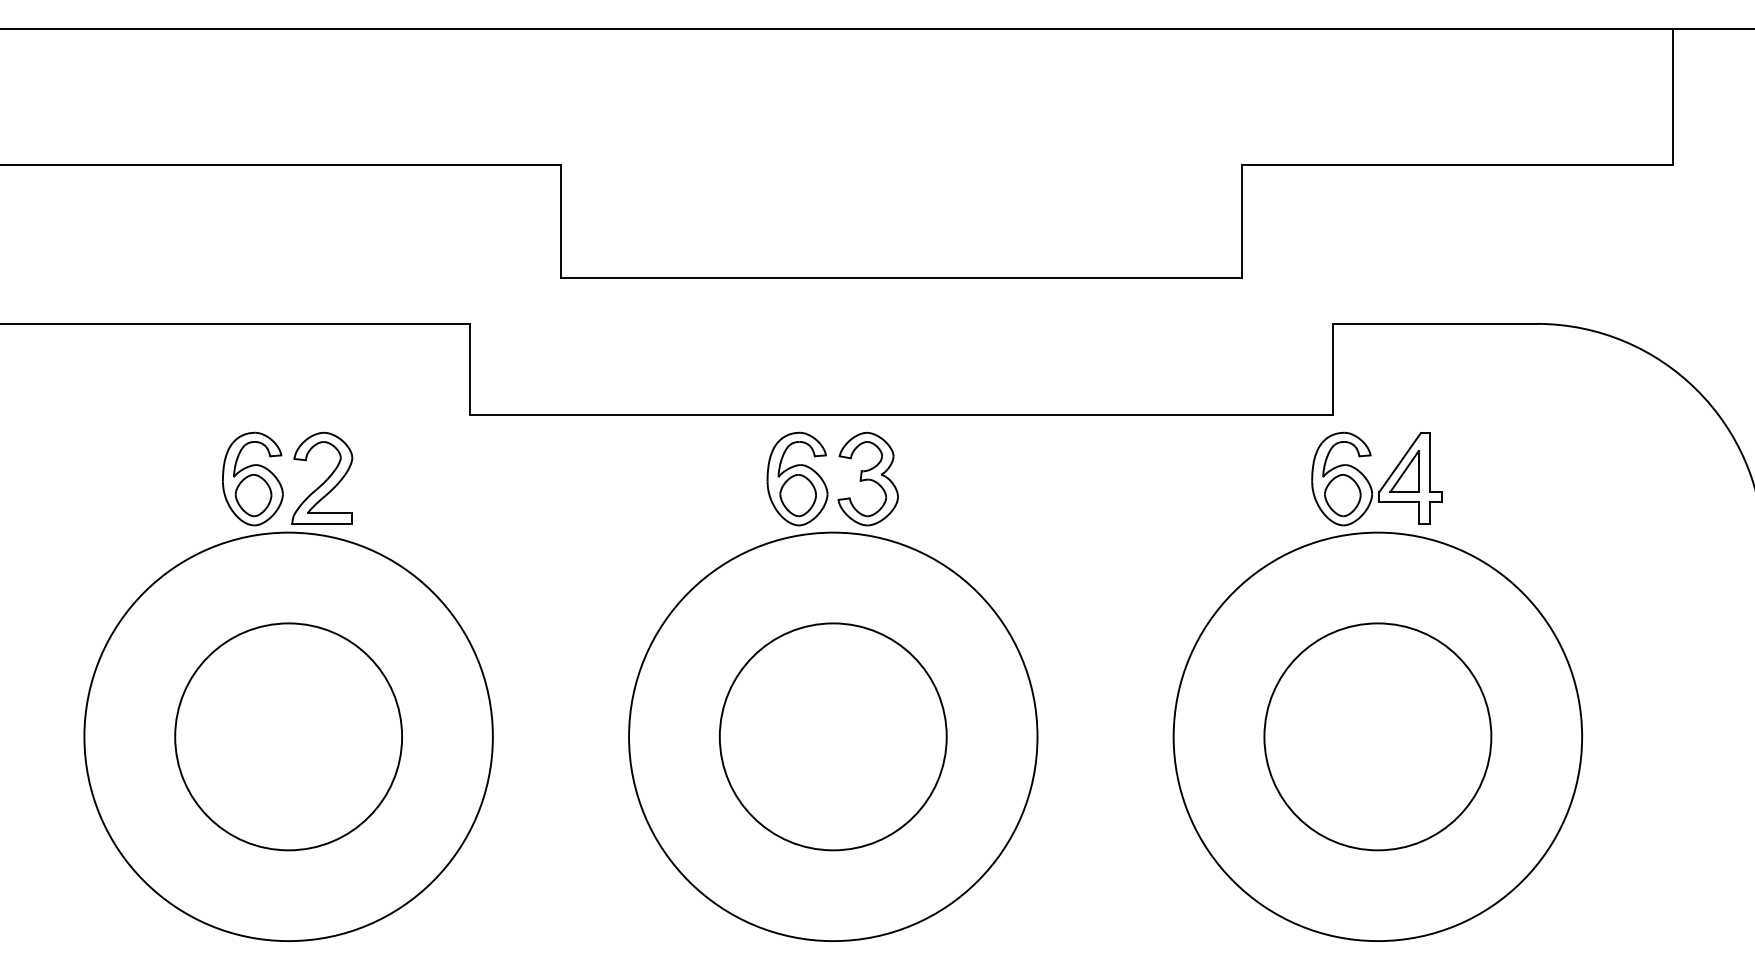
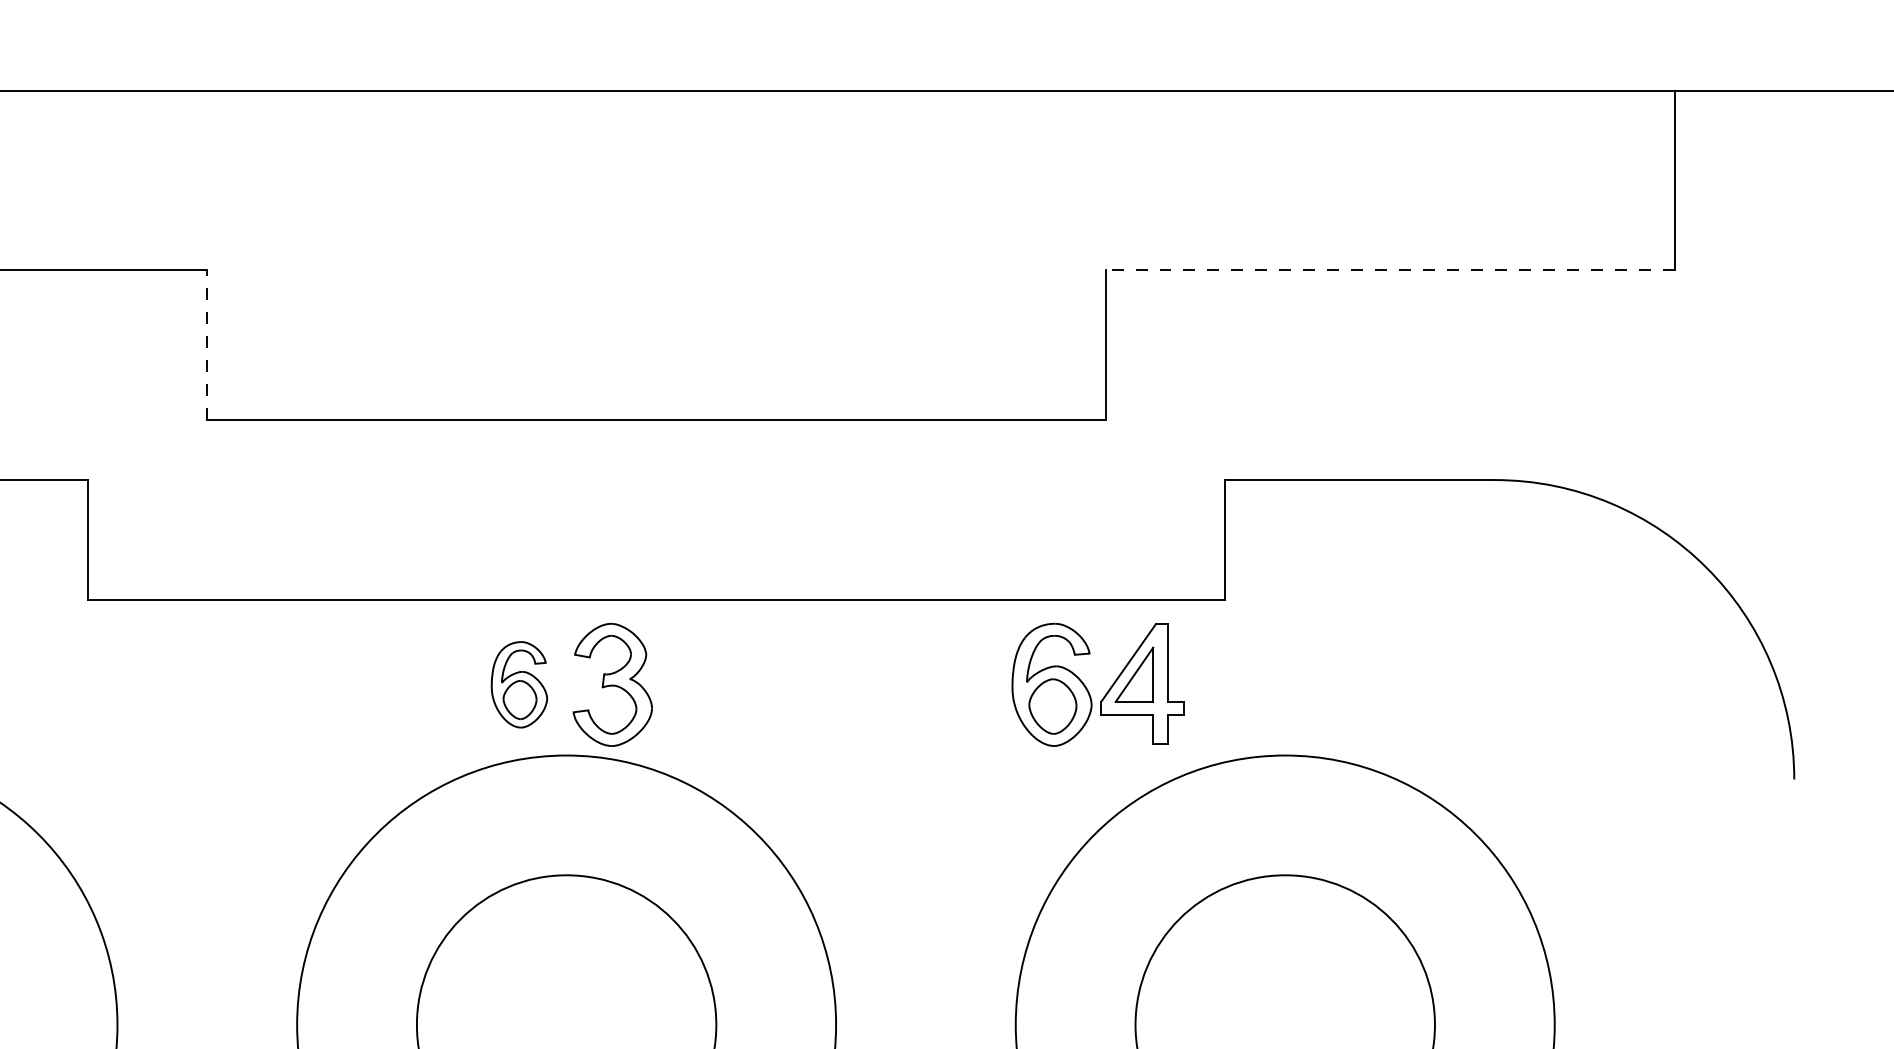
line: (1457, 165) -> (1390, 271), solid -> dashed
line: (560, 221) -> (206, 344), solid -> dashed
part: (797, 478) -> (519, 684), size x0.7
part: (1370, 483) -> (1089, 690), moved

